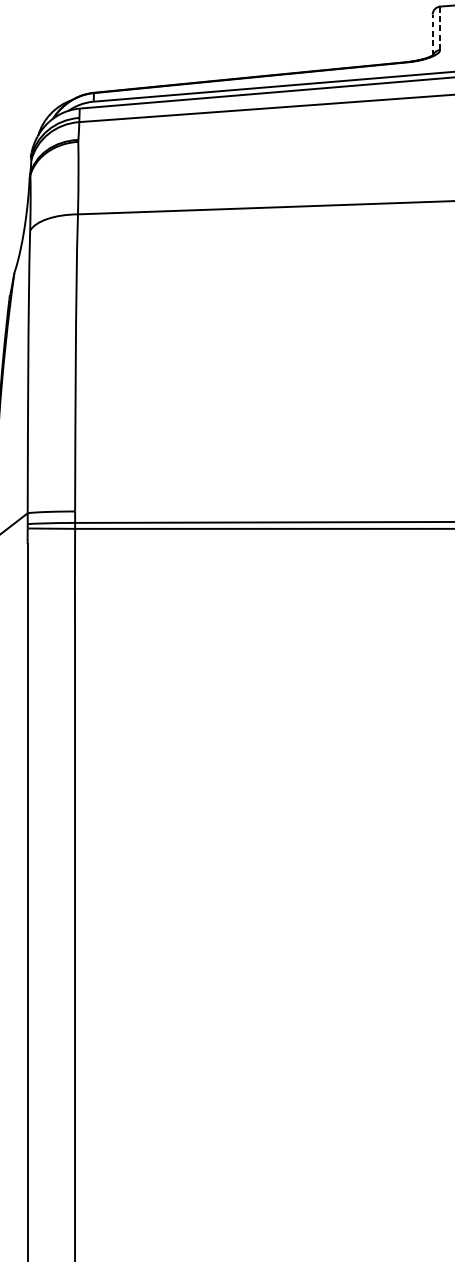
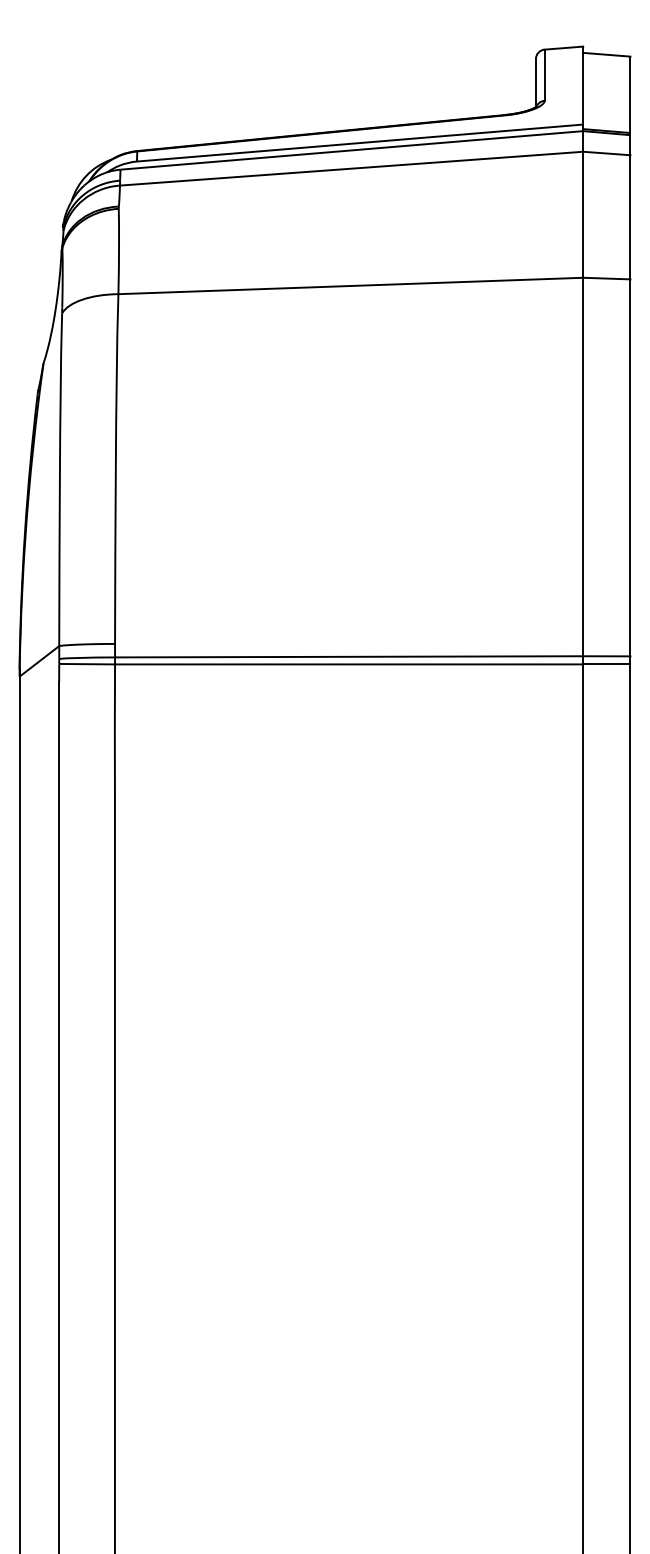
line: (439, 28) -> (544, 75), dashed -> solid
line: (432, 34) -> (535, 82), dashed -> solid

